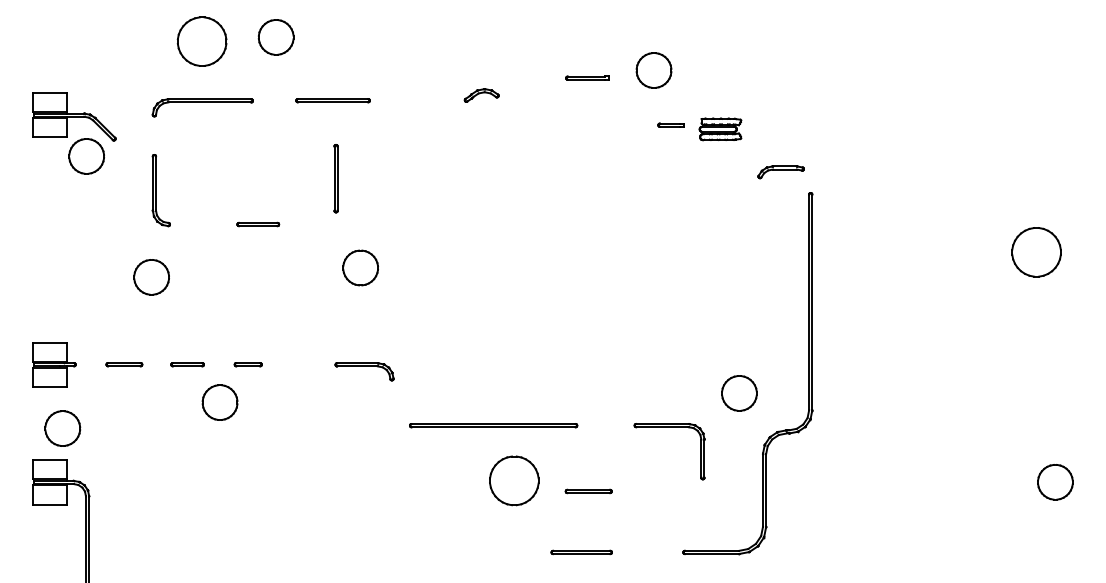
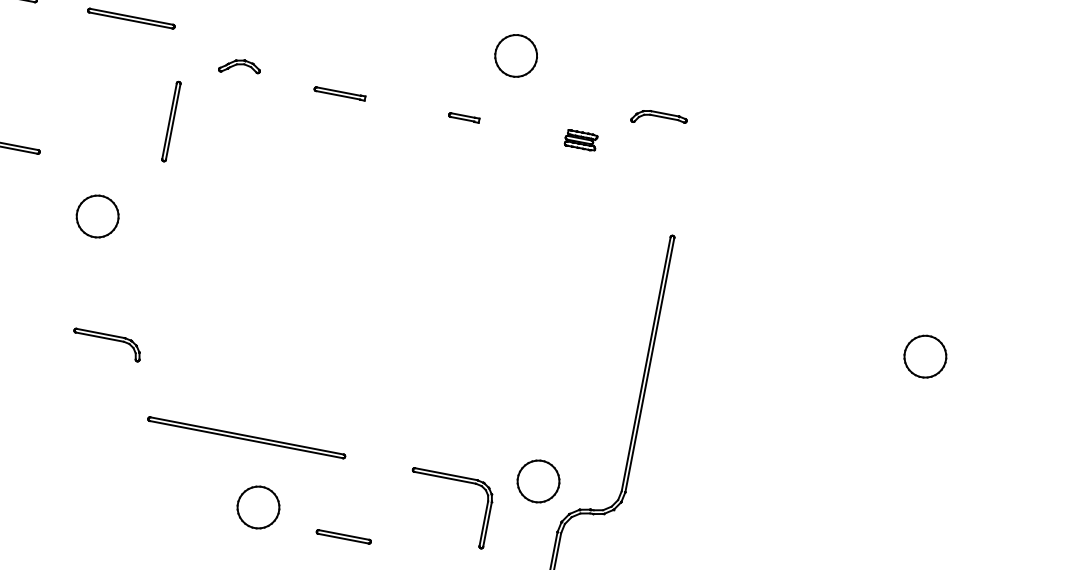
part: (587, 77) -> (339, 92), moved
part: (481, 95) -> (239, 67), moved
part: (670, 124) -> (463, 116), moved
part: (720, 129) -> (581, 140), size x0.62
part: (780, 172) -> (658, 119), moved
part: (335, 178) -> (170, 121), moved
part: (1036, 251) -> (925, 355), size x0.71
part: (360, 267) -> (97, 215), moved
part: (739, 393) -> (538, 481), moved
part: (513, 480) -> (257, 506), size x0.71

